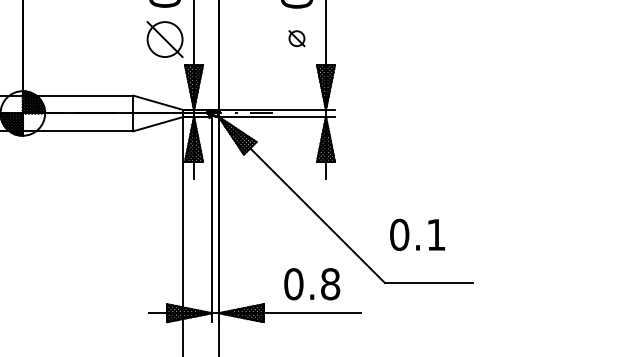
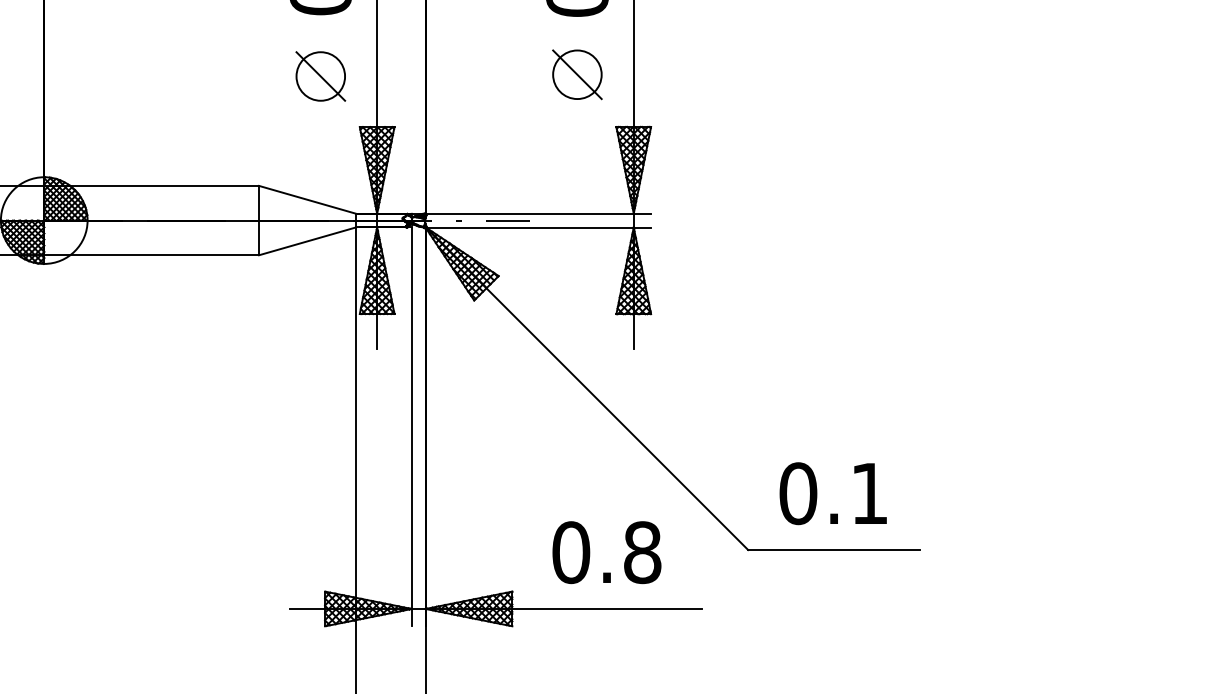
part: (164, 38) -> (319, 74), size x0.71
part: (296, 38) -> (576, 74), size x1.67
text: (417, 234) -> (833, 492), moved

